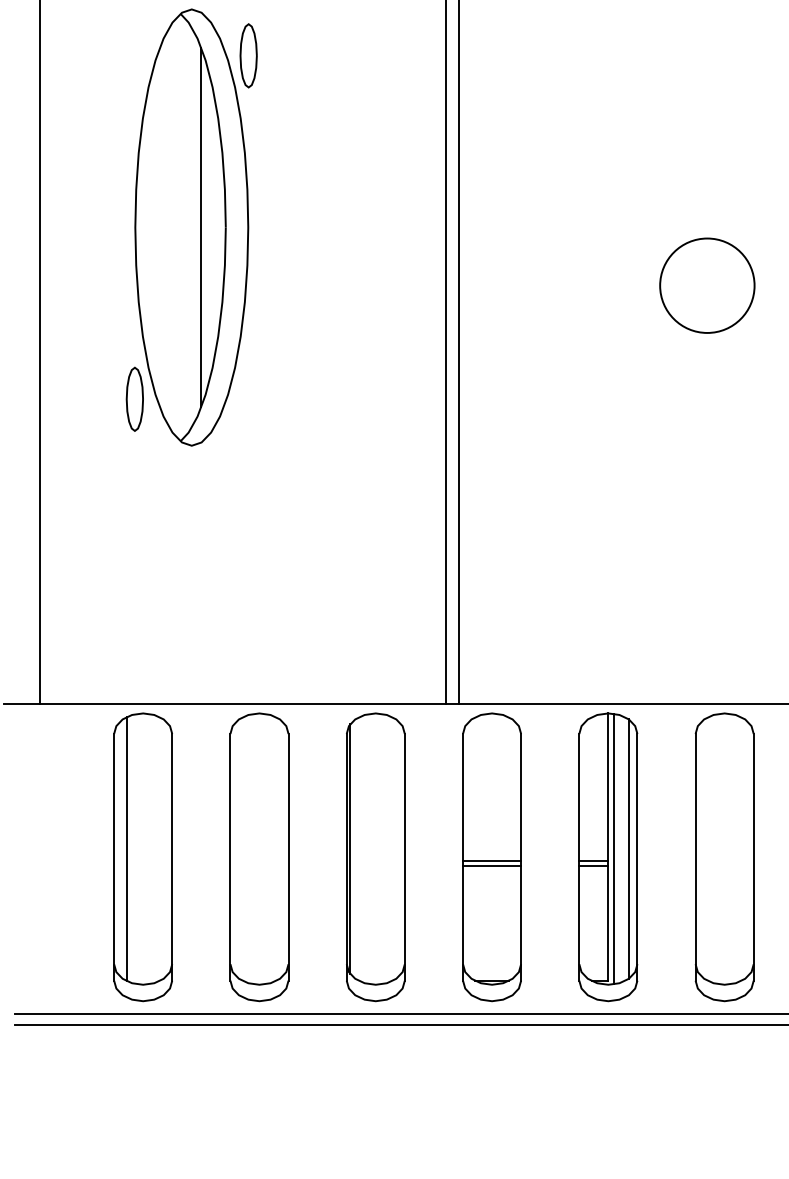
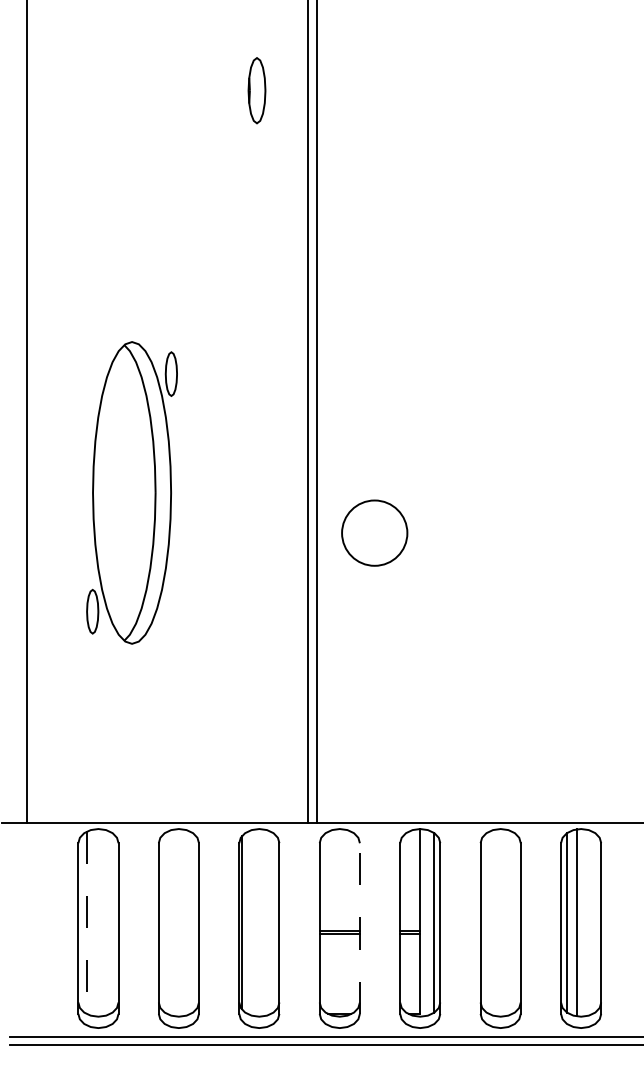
line: (201, 226) -> (138, 492), removed
circle: (707, 284) -> (374, 532), moved
line: (127, 848) -> (87, 922), solid -> dashed
line: (614, 848) -> (424, 922), removed
line: (520, 857) -> (359, 928), solid -> dashed

